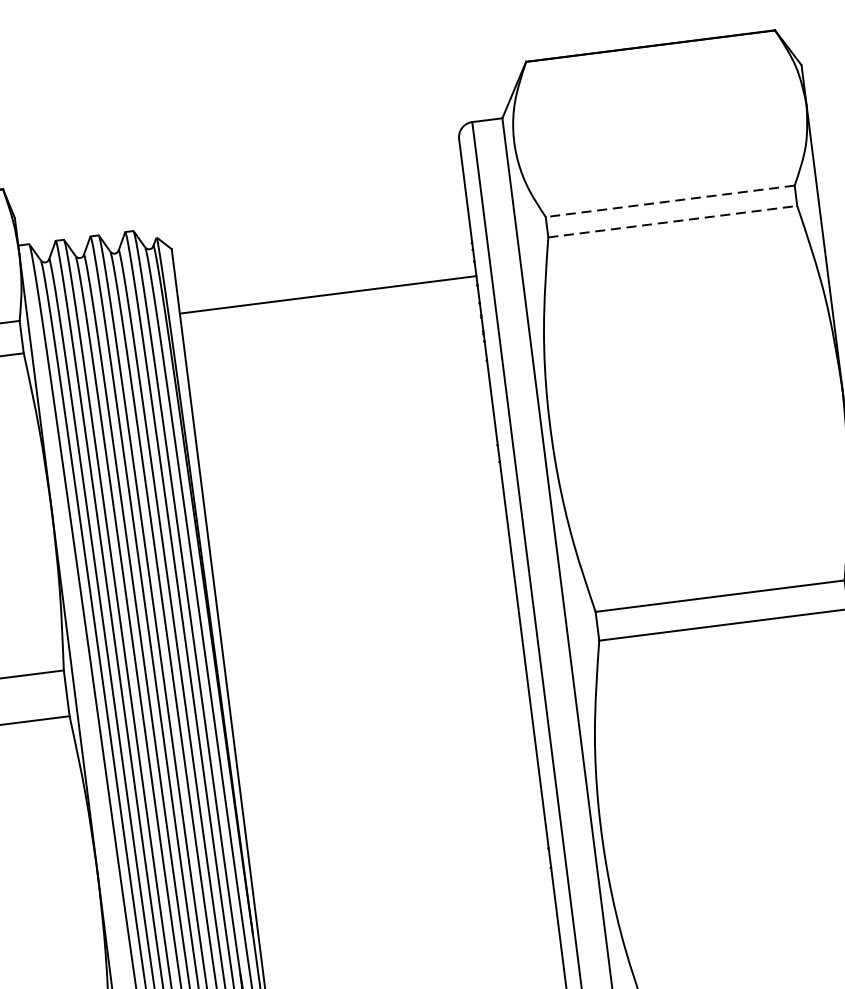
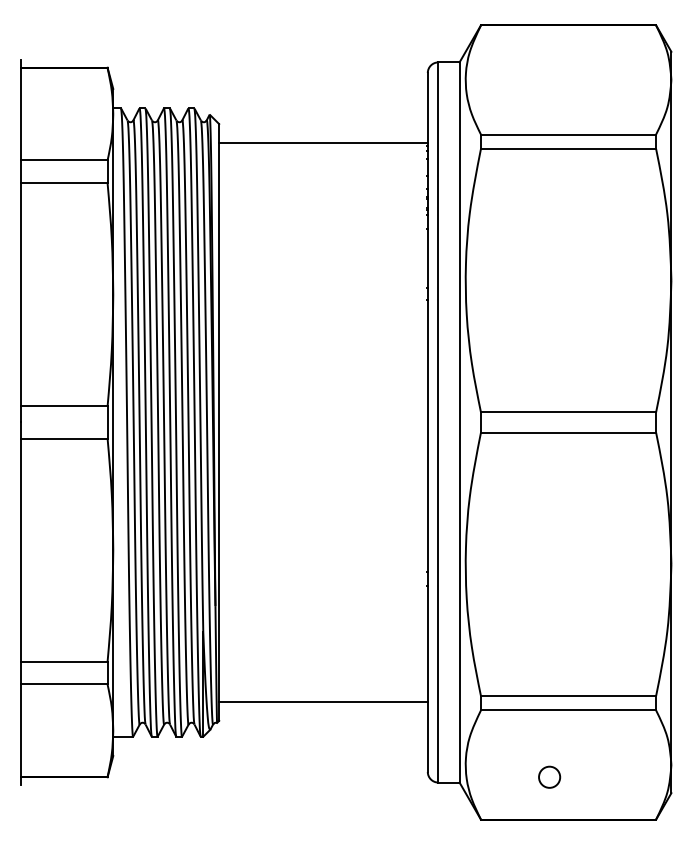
line: (670, 201) -> (568, 134), dashed -> solid
line: (672, 221) -> (568, 148), dashed -> solid
line: (328, 294) -> (323, 143), moved

